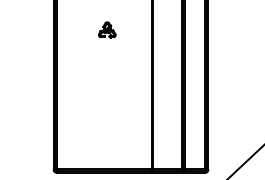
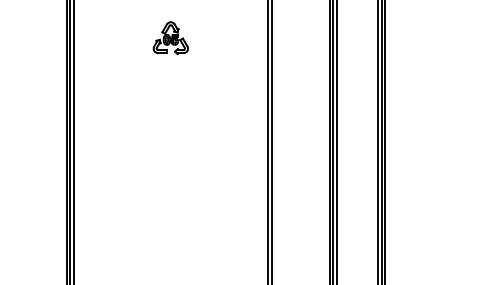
part: (107, 29) -> (171, 37), moved

